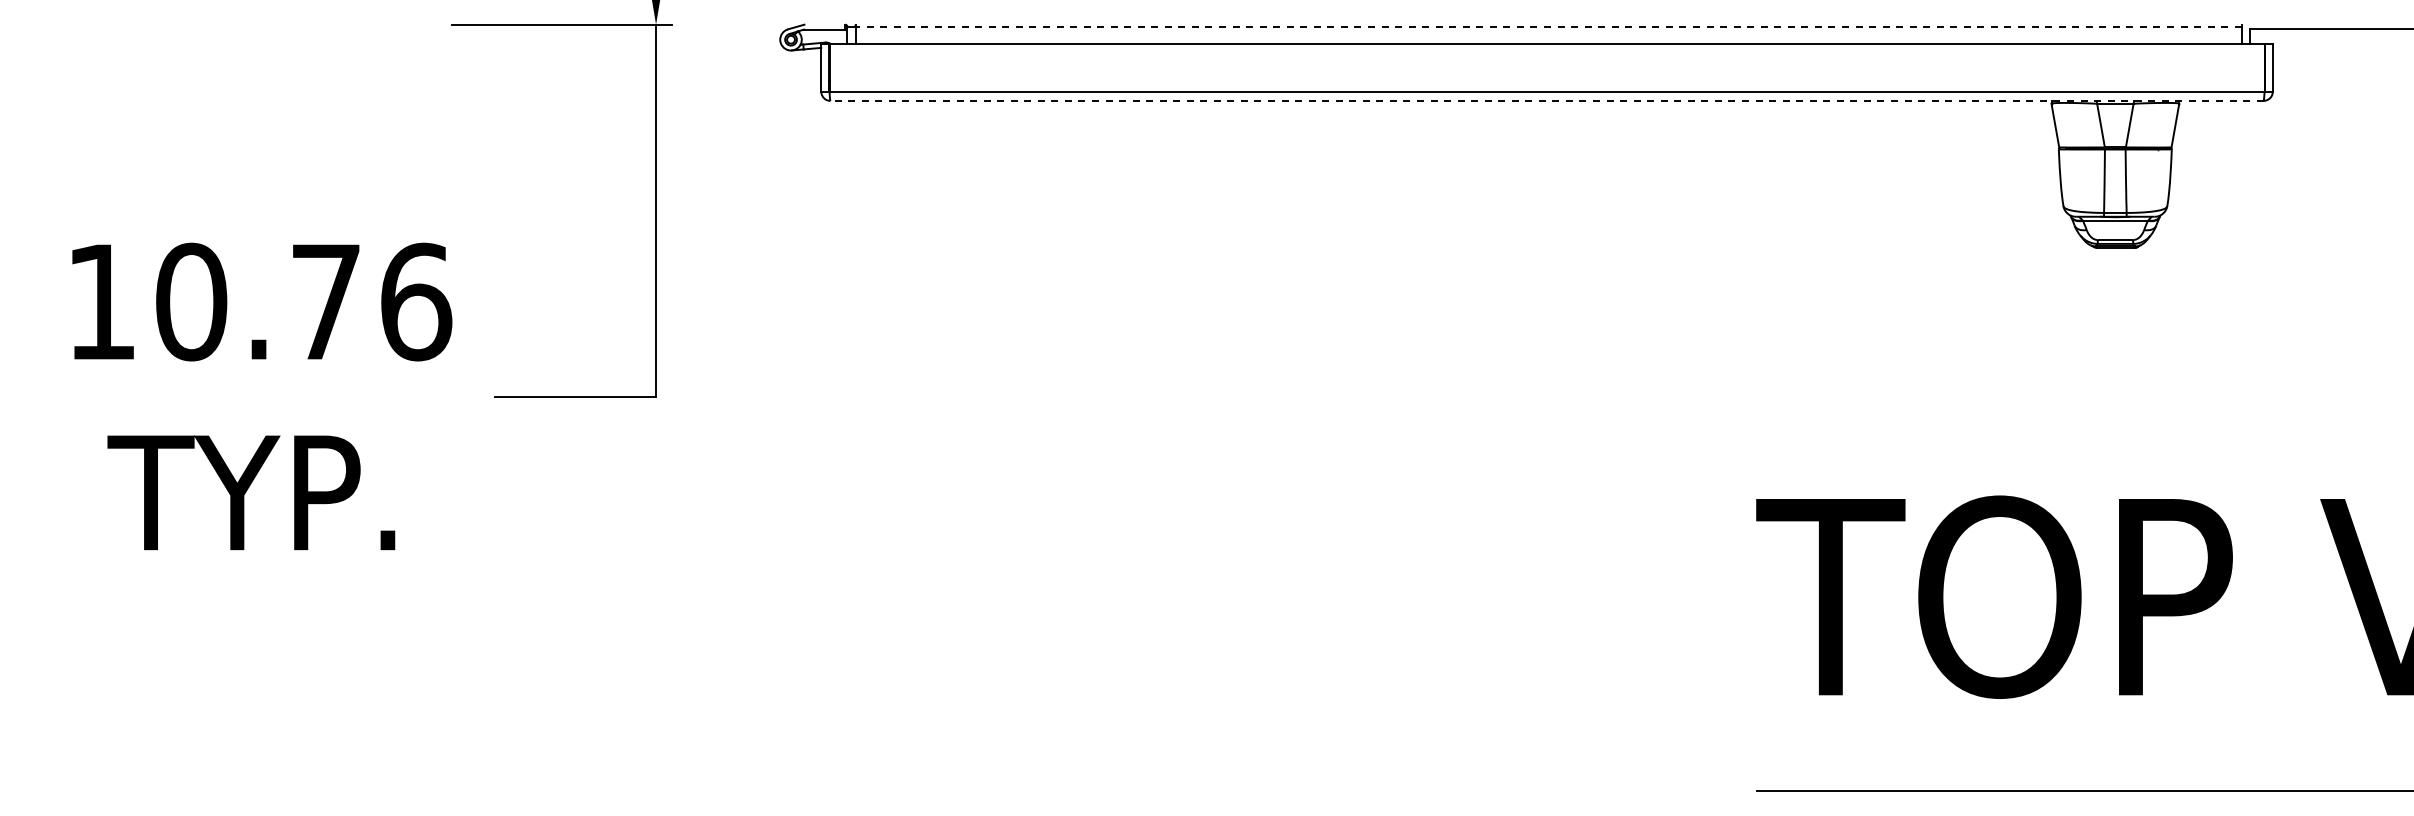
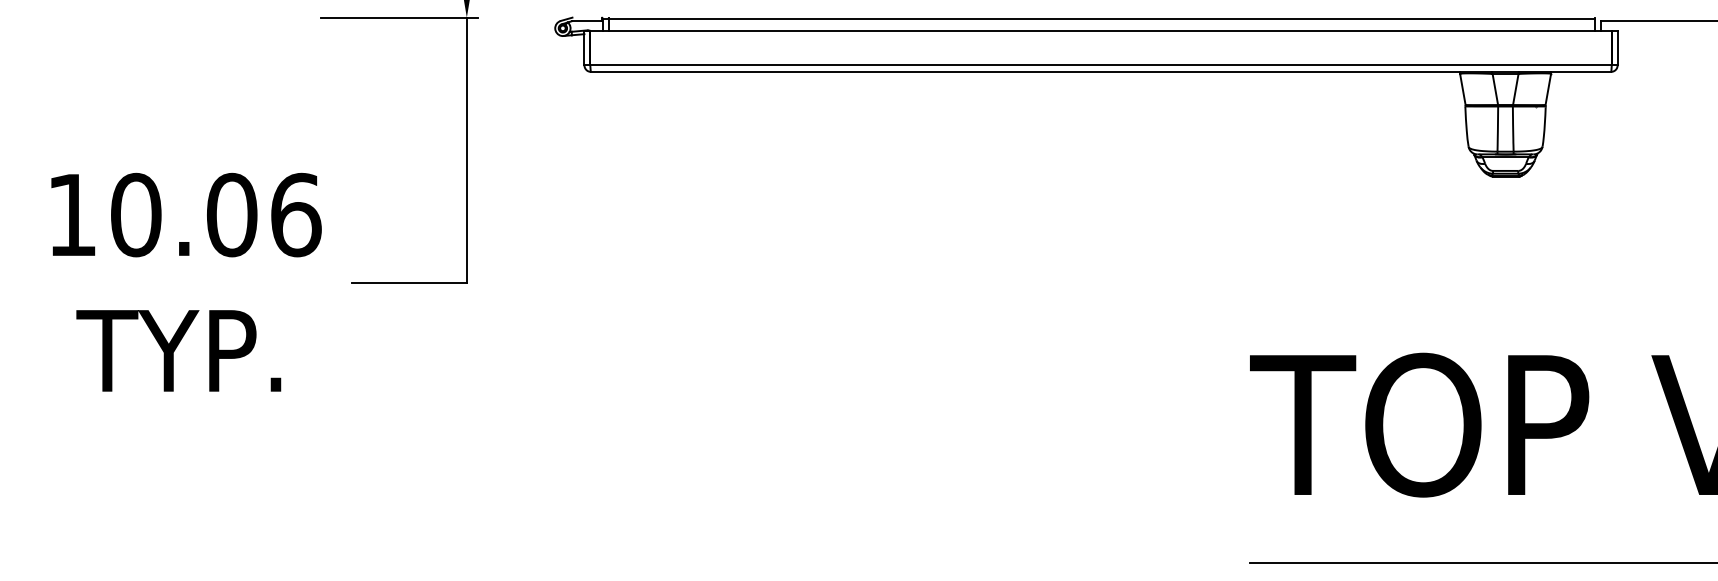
line: (1548, 26) -> (1102, 18), dashed -> solid
line: (1547, 100) -> (1101, 71), dashed -> solid
text: (325, 301) -> (231, 214), 10.76 -> 10.06

